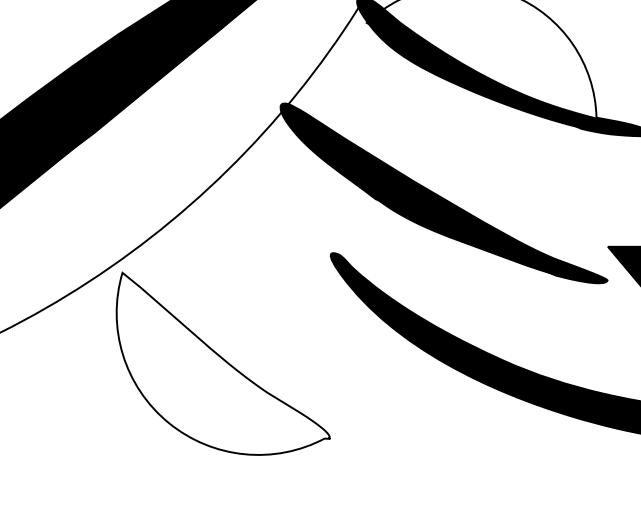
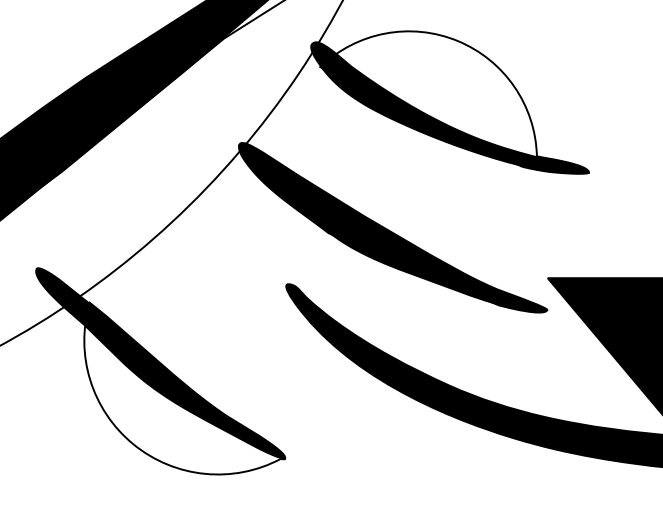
fill: (197, 337) -> (160, 363), added

